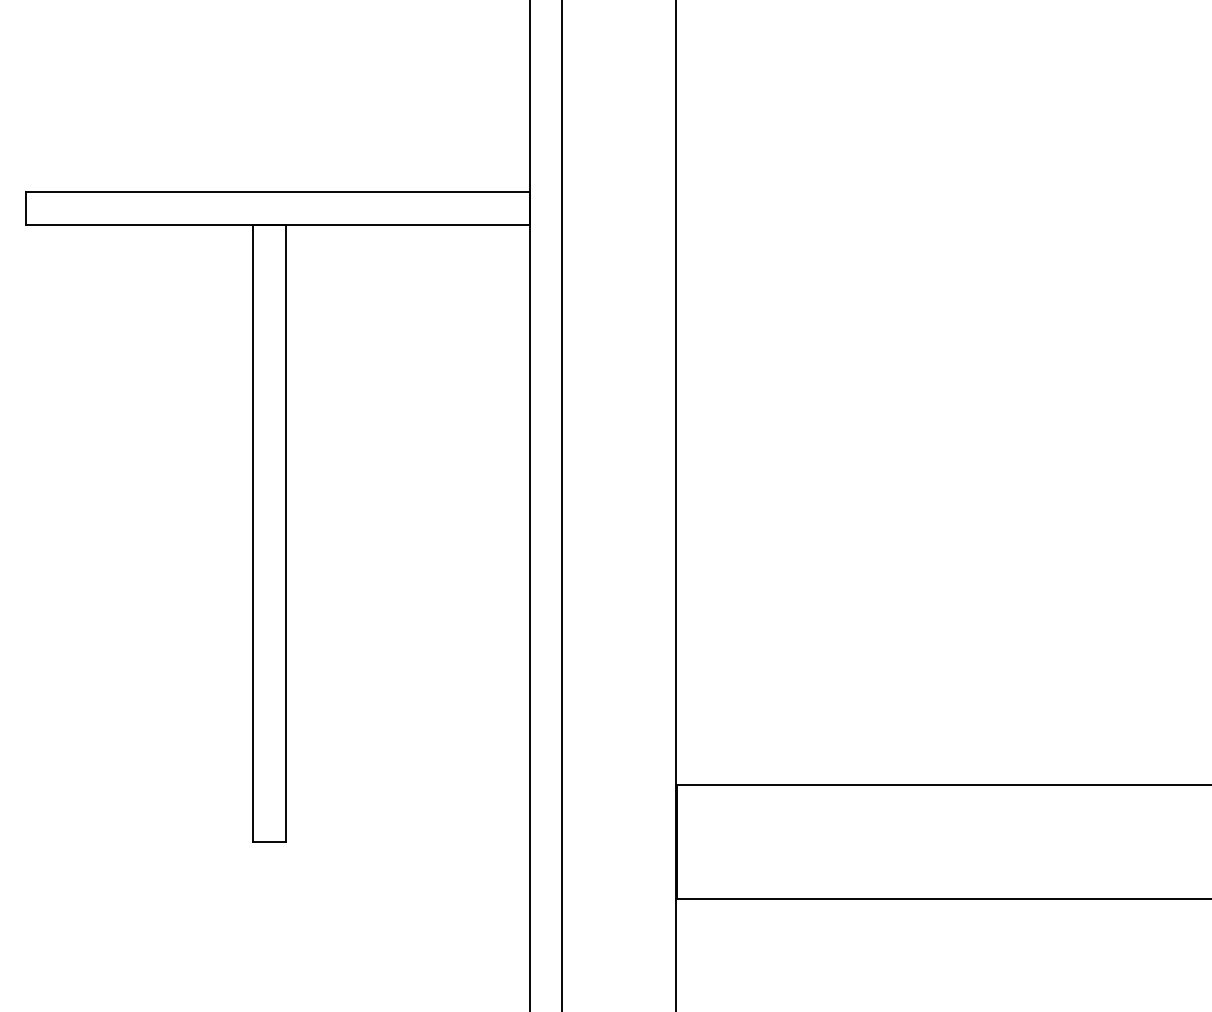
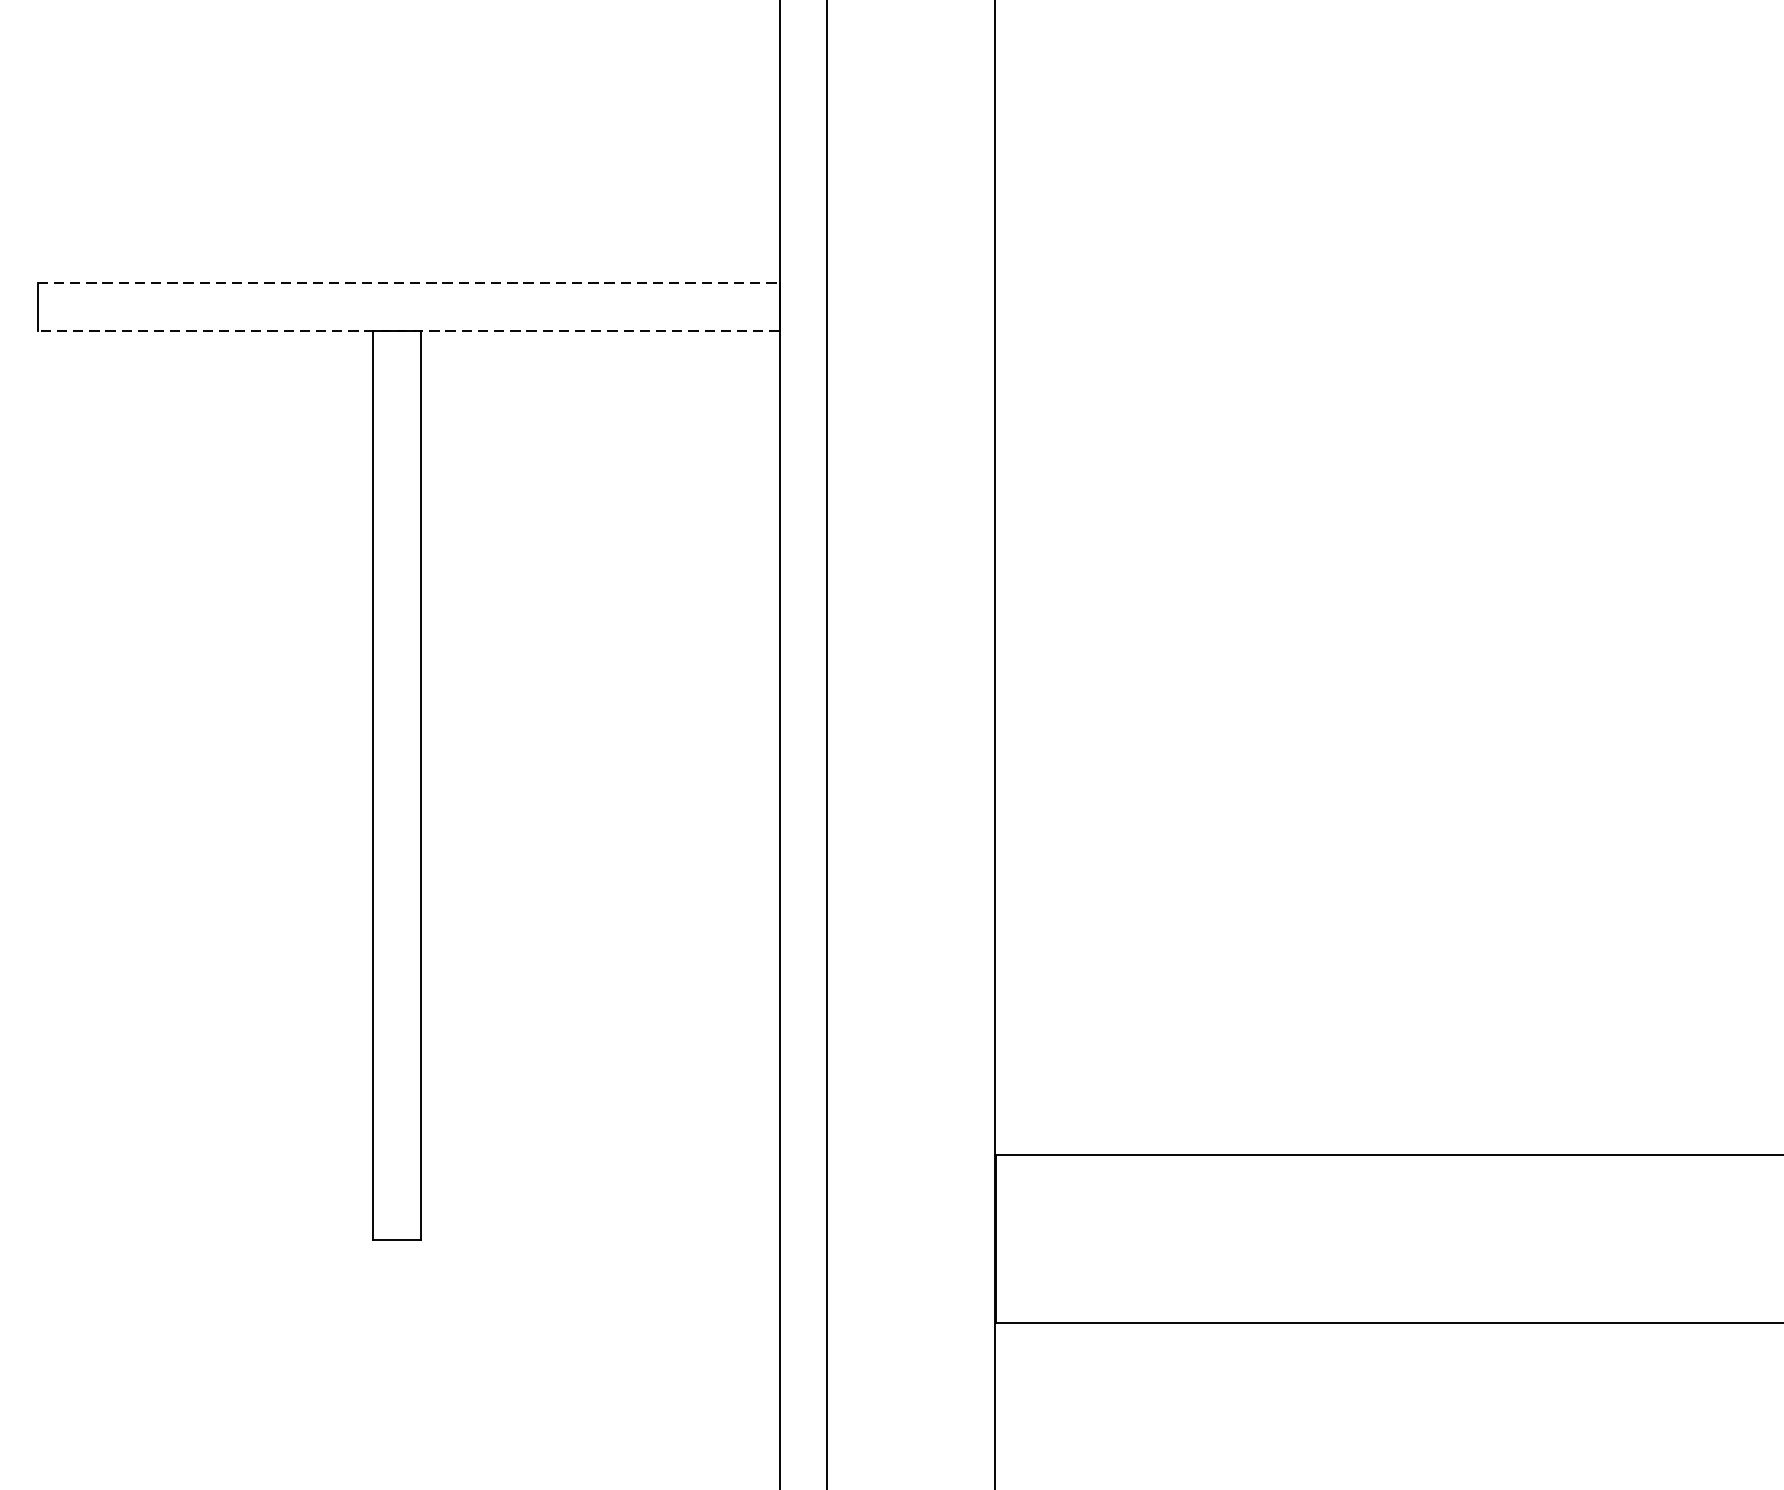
line: (278, 192) -> (409, 283), solid -> dashed
line: (277, 224) -> (408, 330), solid -> dashed

